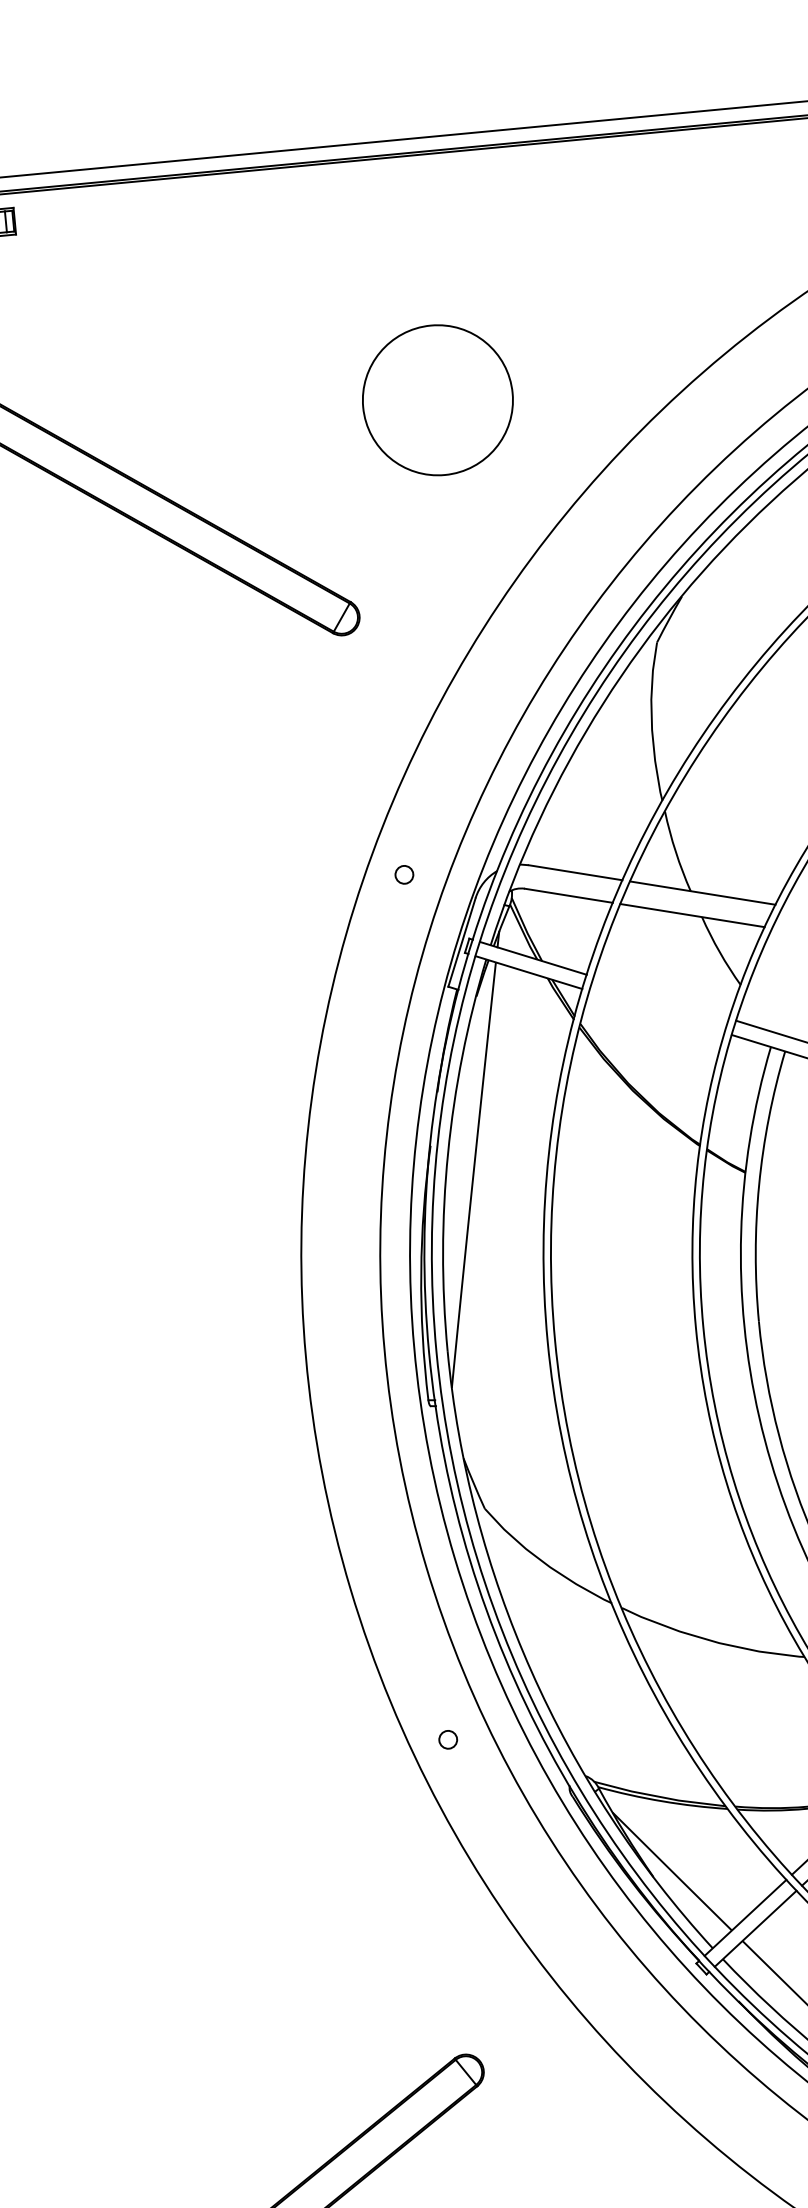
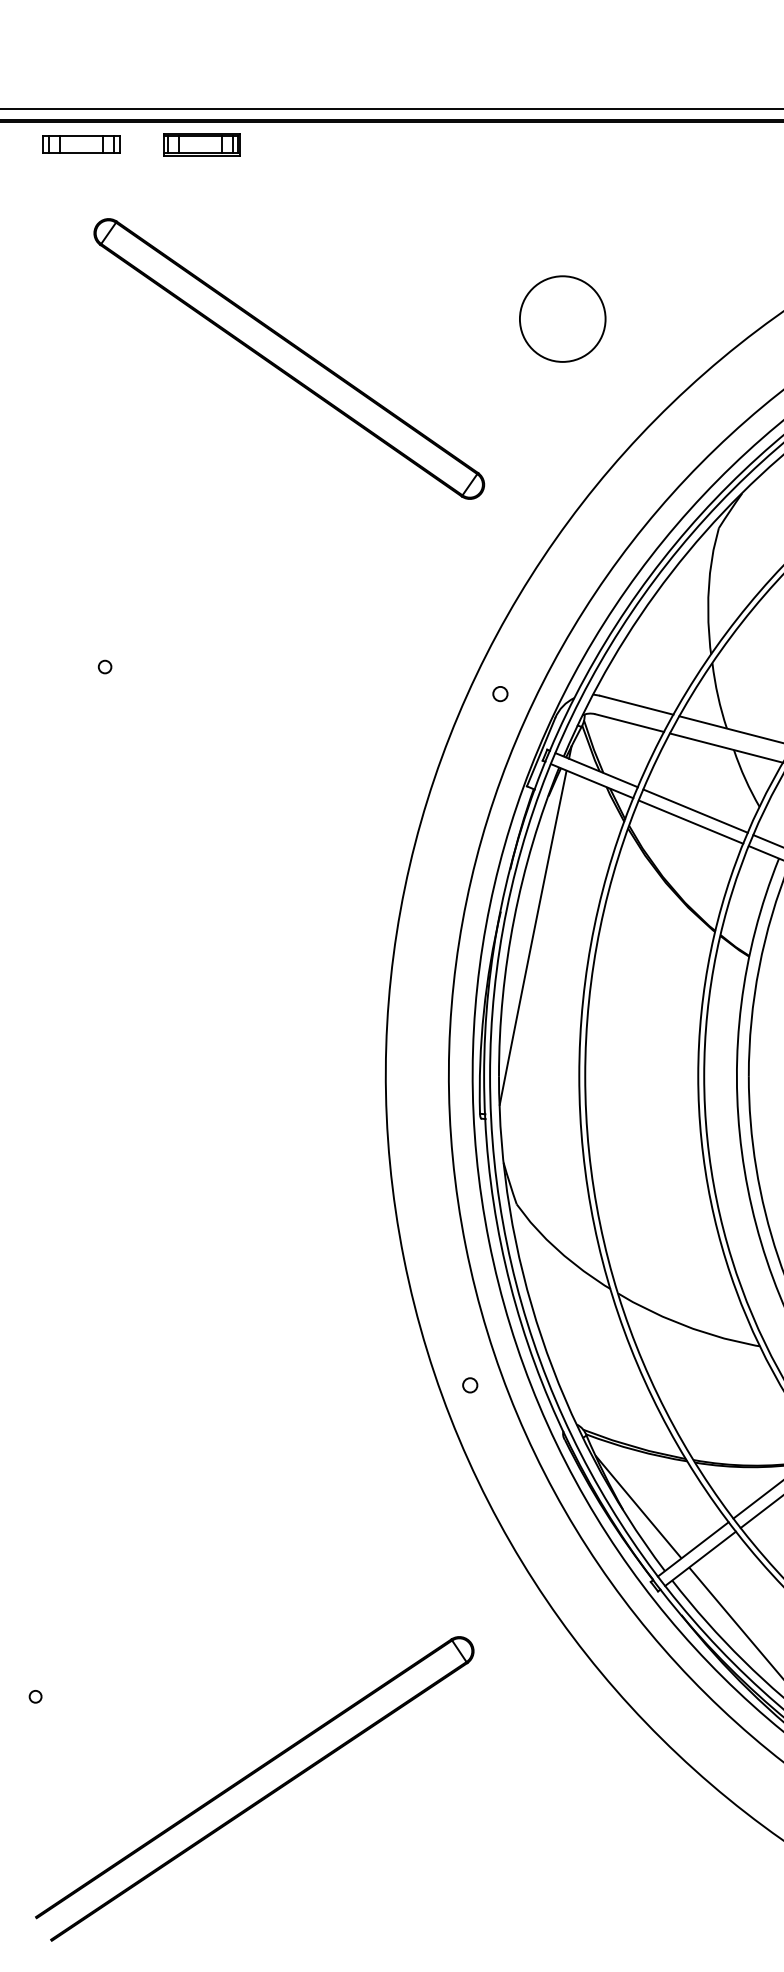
circle: (437, 399) -> (562, 318), size x0.71
line: (661, 996) -> (695, 810), added
line: (656, 1011) -> (690, 821), added

